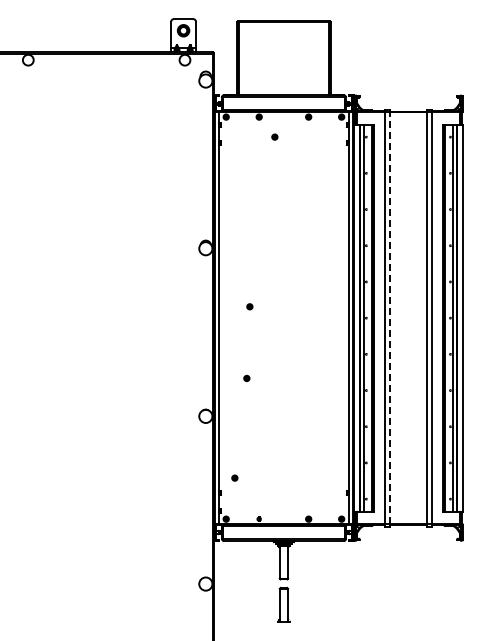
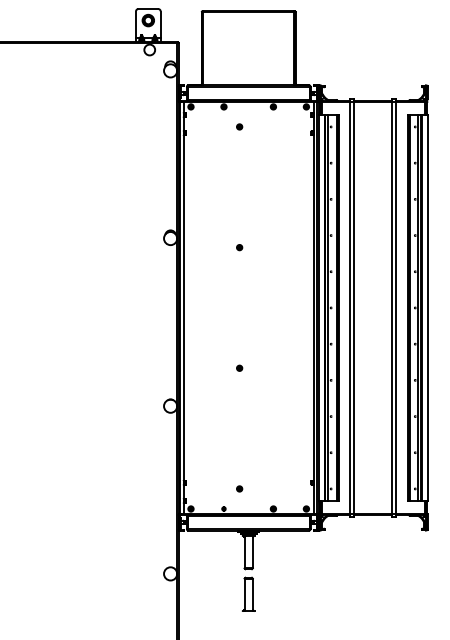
part: (249, 306) -> (239, 247), moved
line: (389, 317) -> (354, 307), dashed -> solid
part: (246, 377) -> (239, 367), moved
part: (234, 477) -> (239, 488), moved

